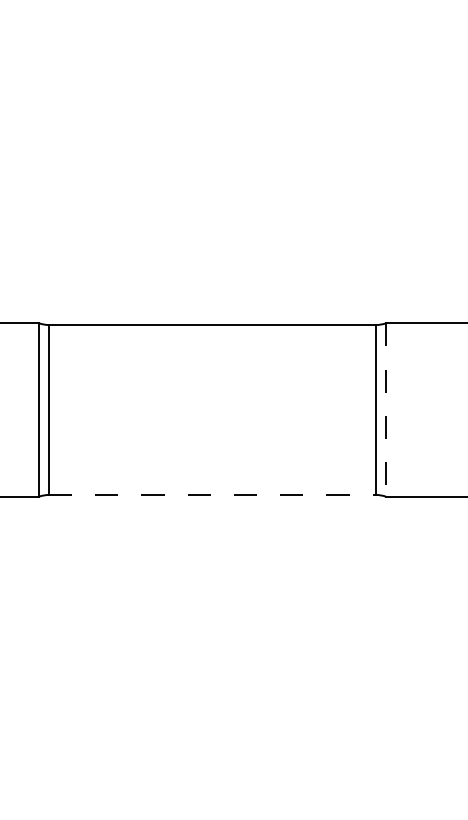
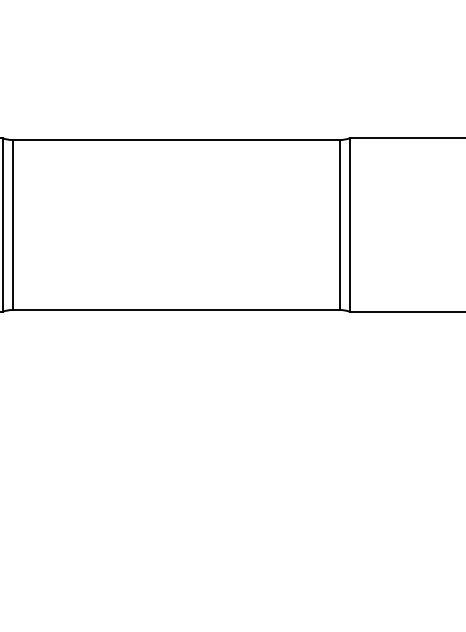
line: (385, 410) -> (349, 225), dashed -> solid
line: (212, 494) -> (176, 309), dashed -> solid

